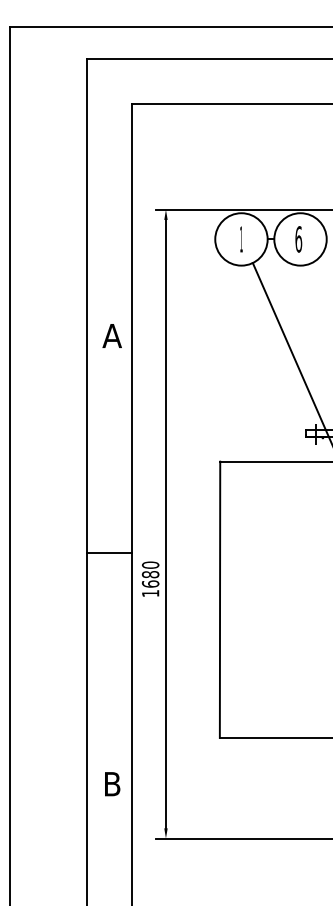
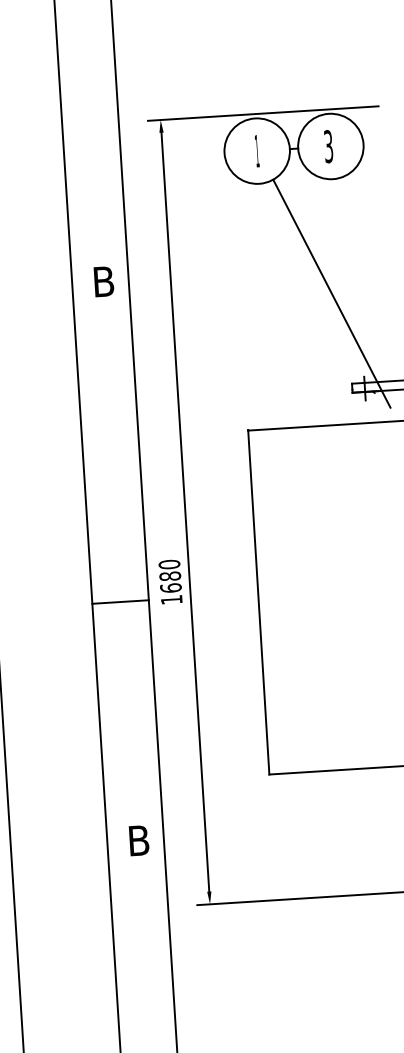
text: (298, 239) -> (328, 146), 6 -> 3
text: (111, 335) -> (102, 281), A -> B
line: (109, 552) -> (120, 601), moved

